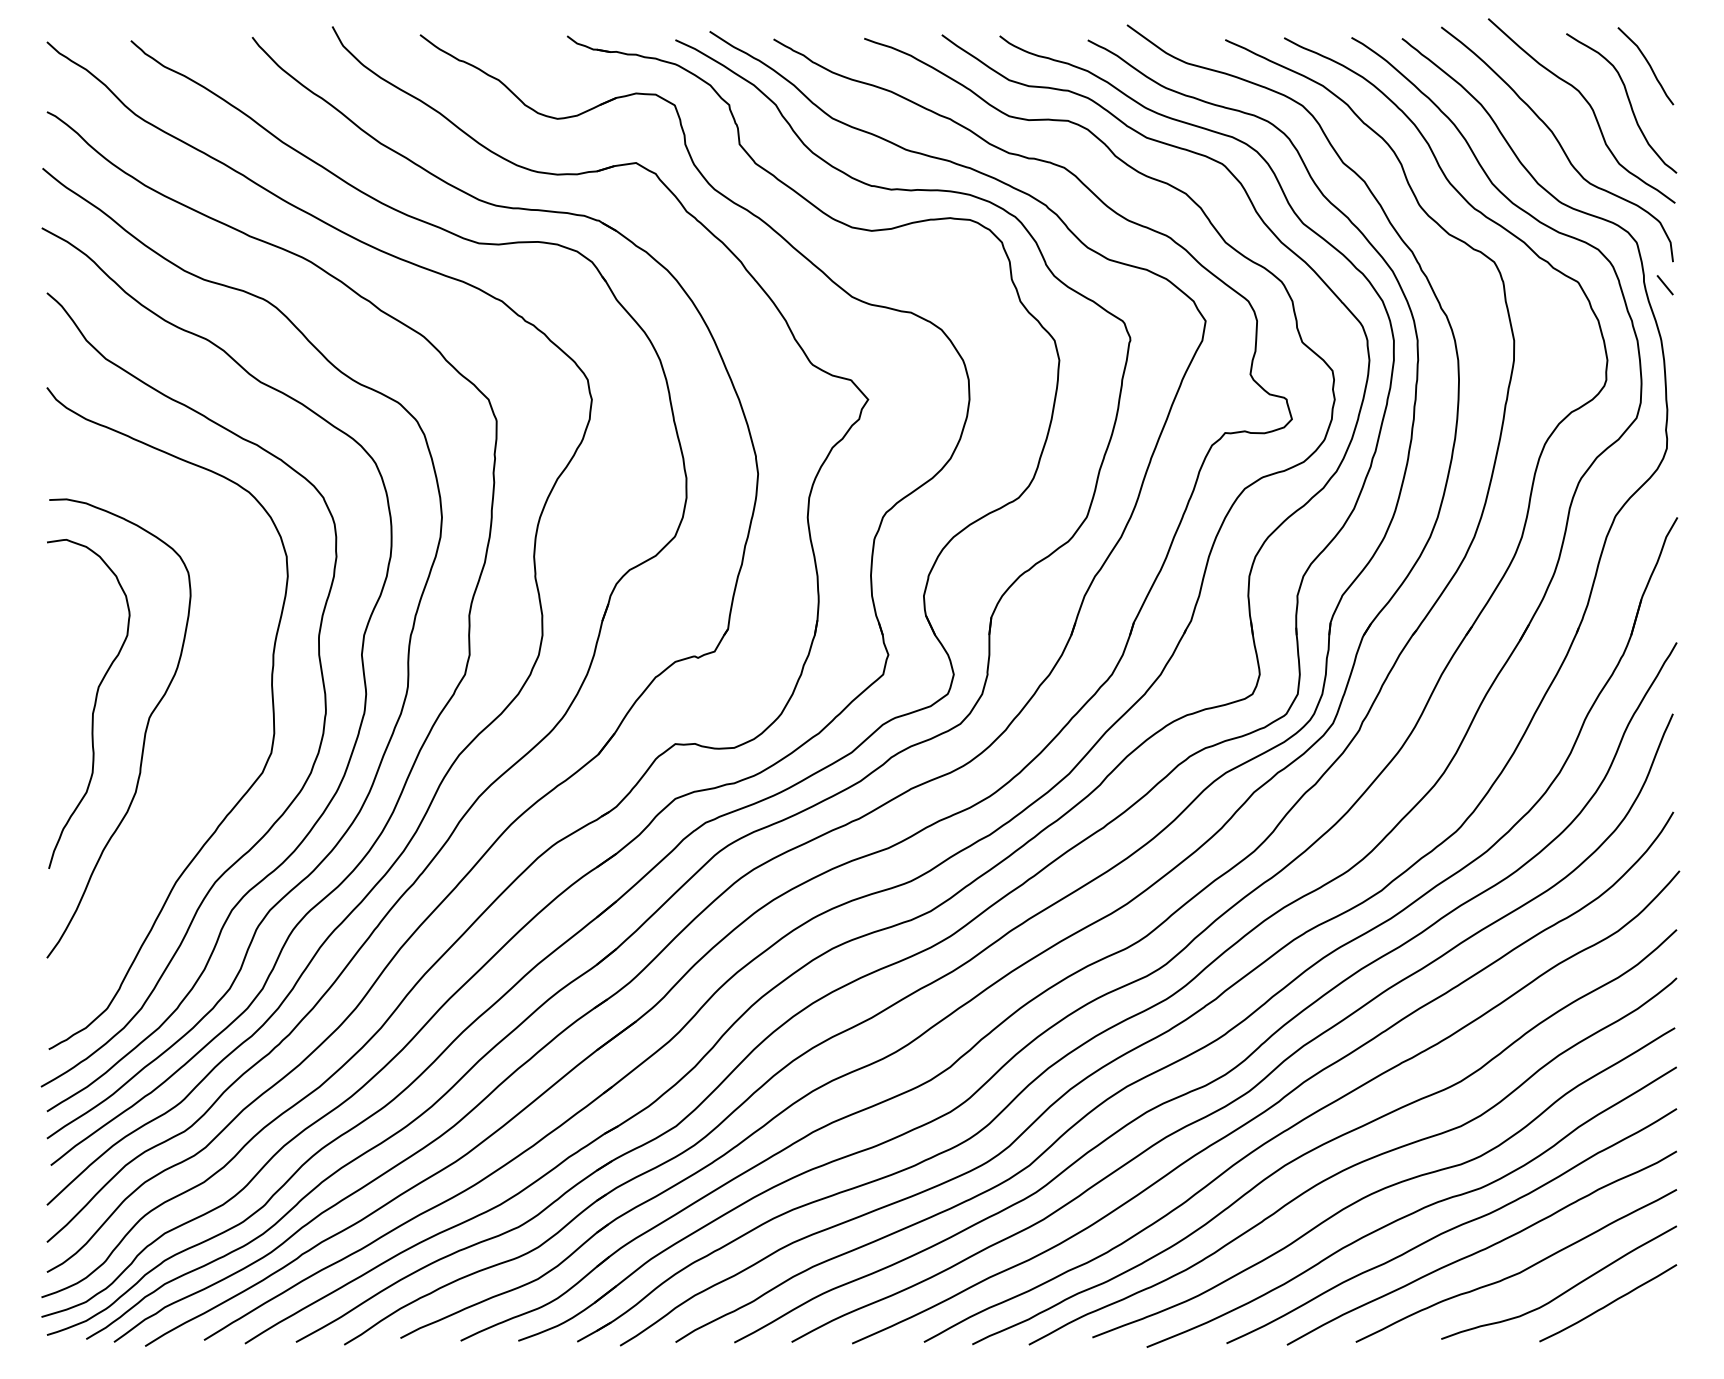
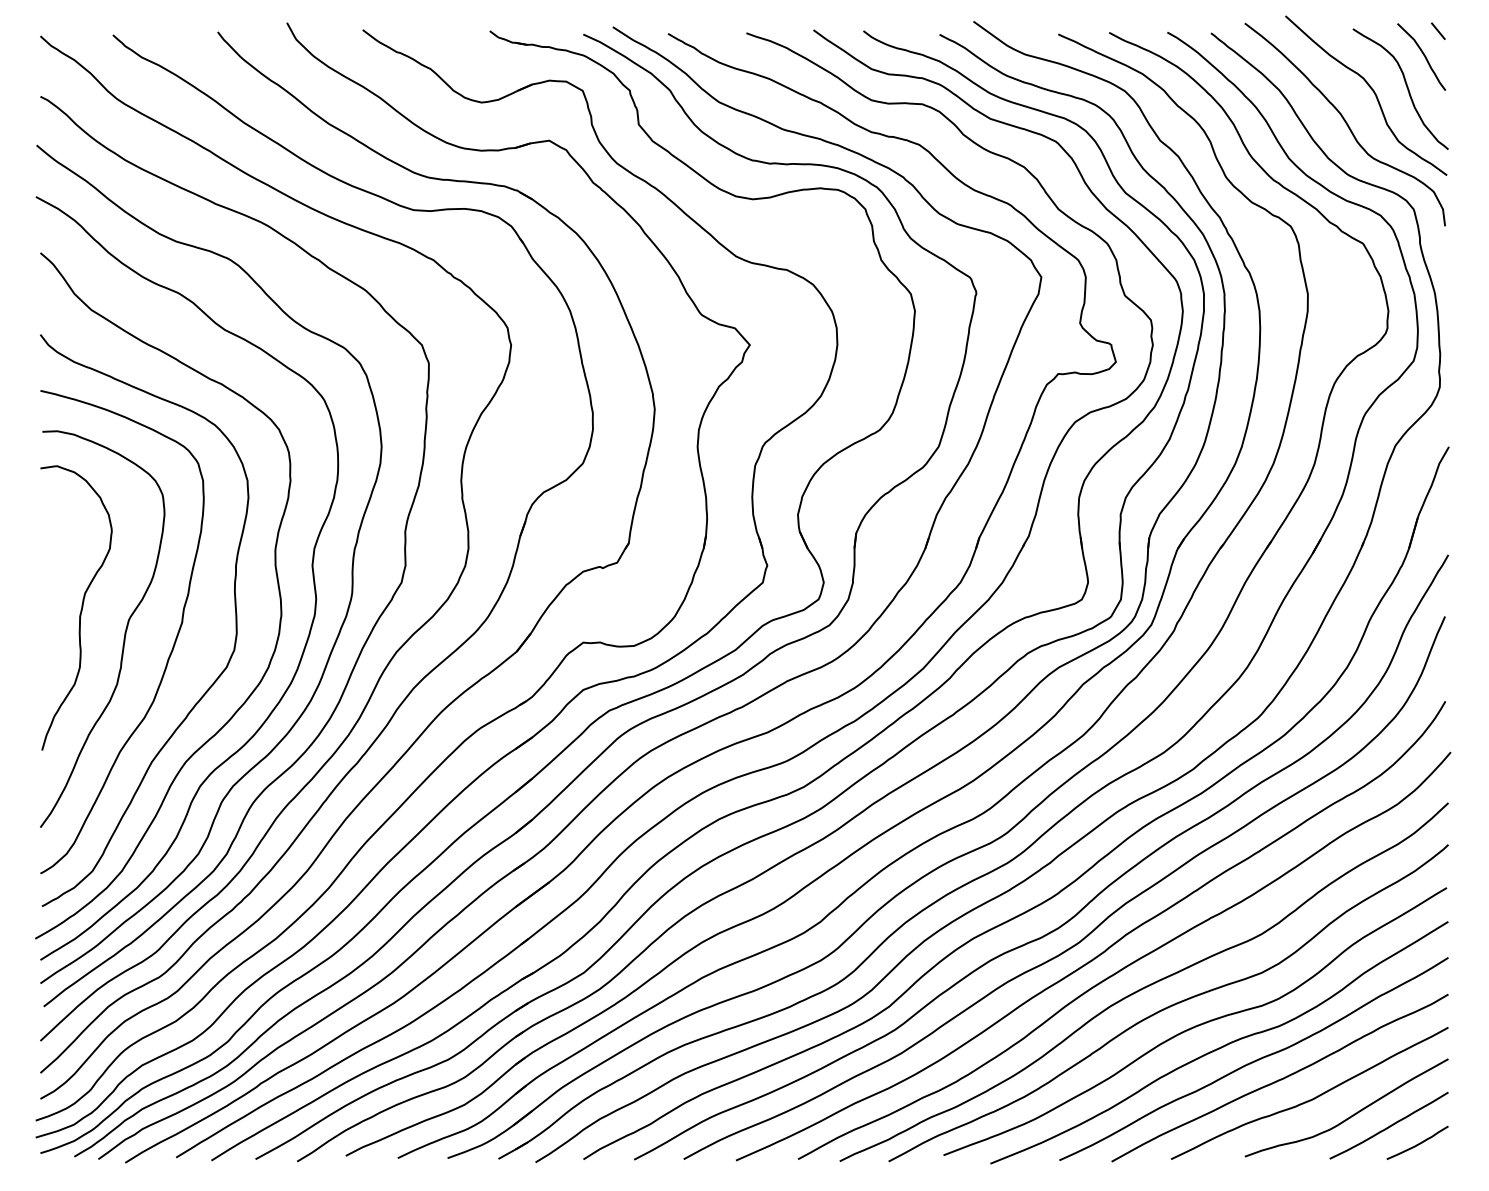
line: (1665, 284) -> (1438, 30), moved
curve: (198, 752) -> (171, 649), added
curve: (1642, 1323) -> (1418, 1143), added

